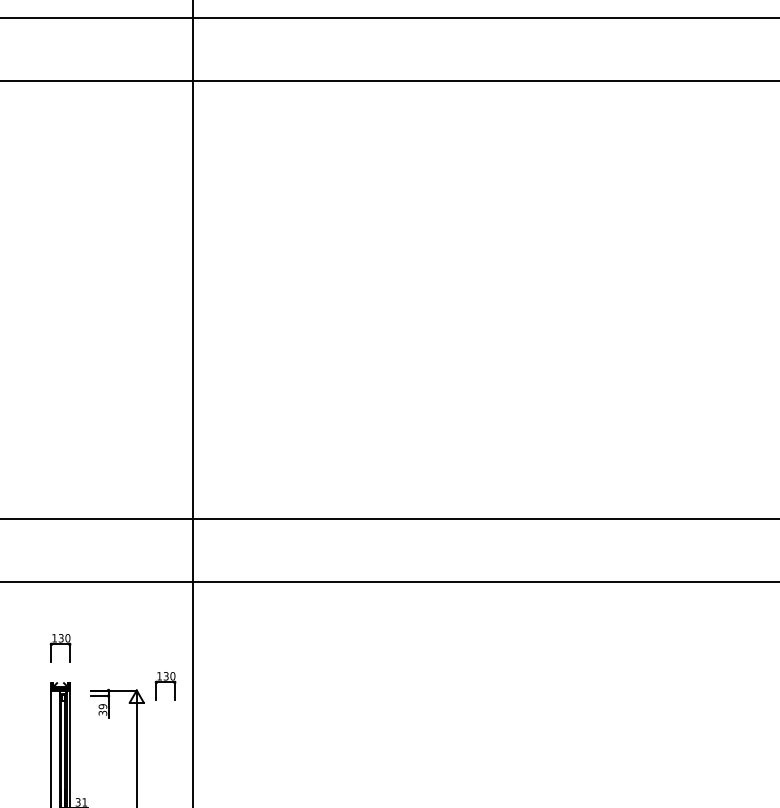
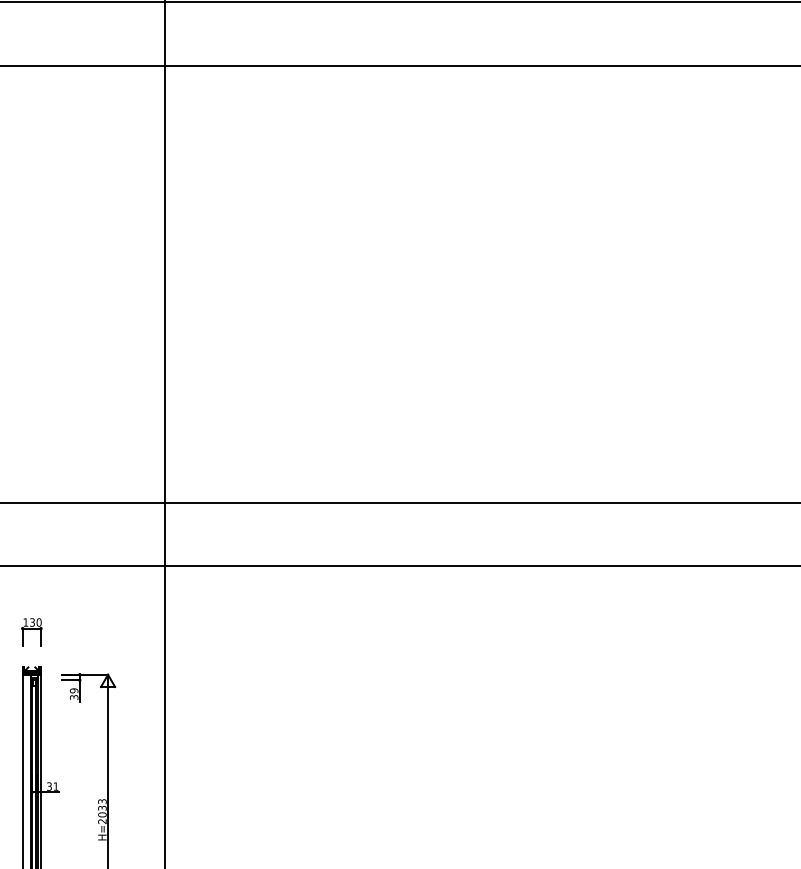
part: (165, 686) -> (136, 670), removed

